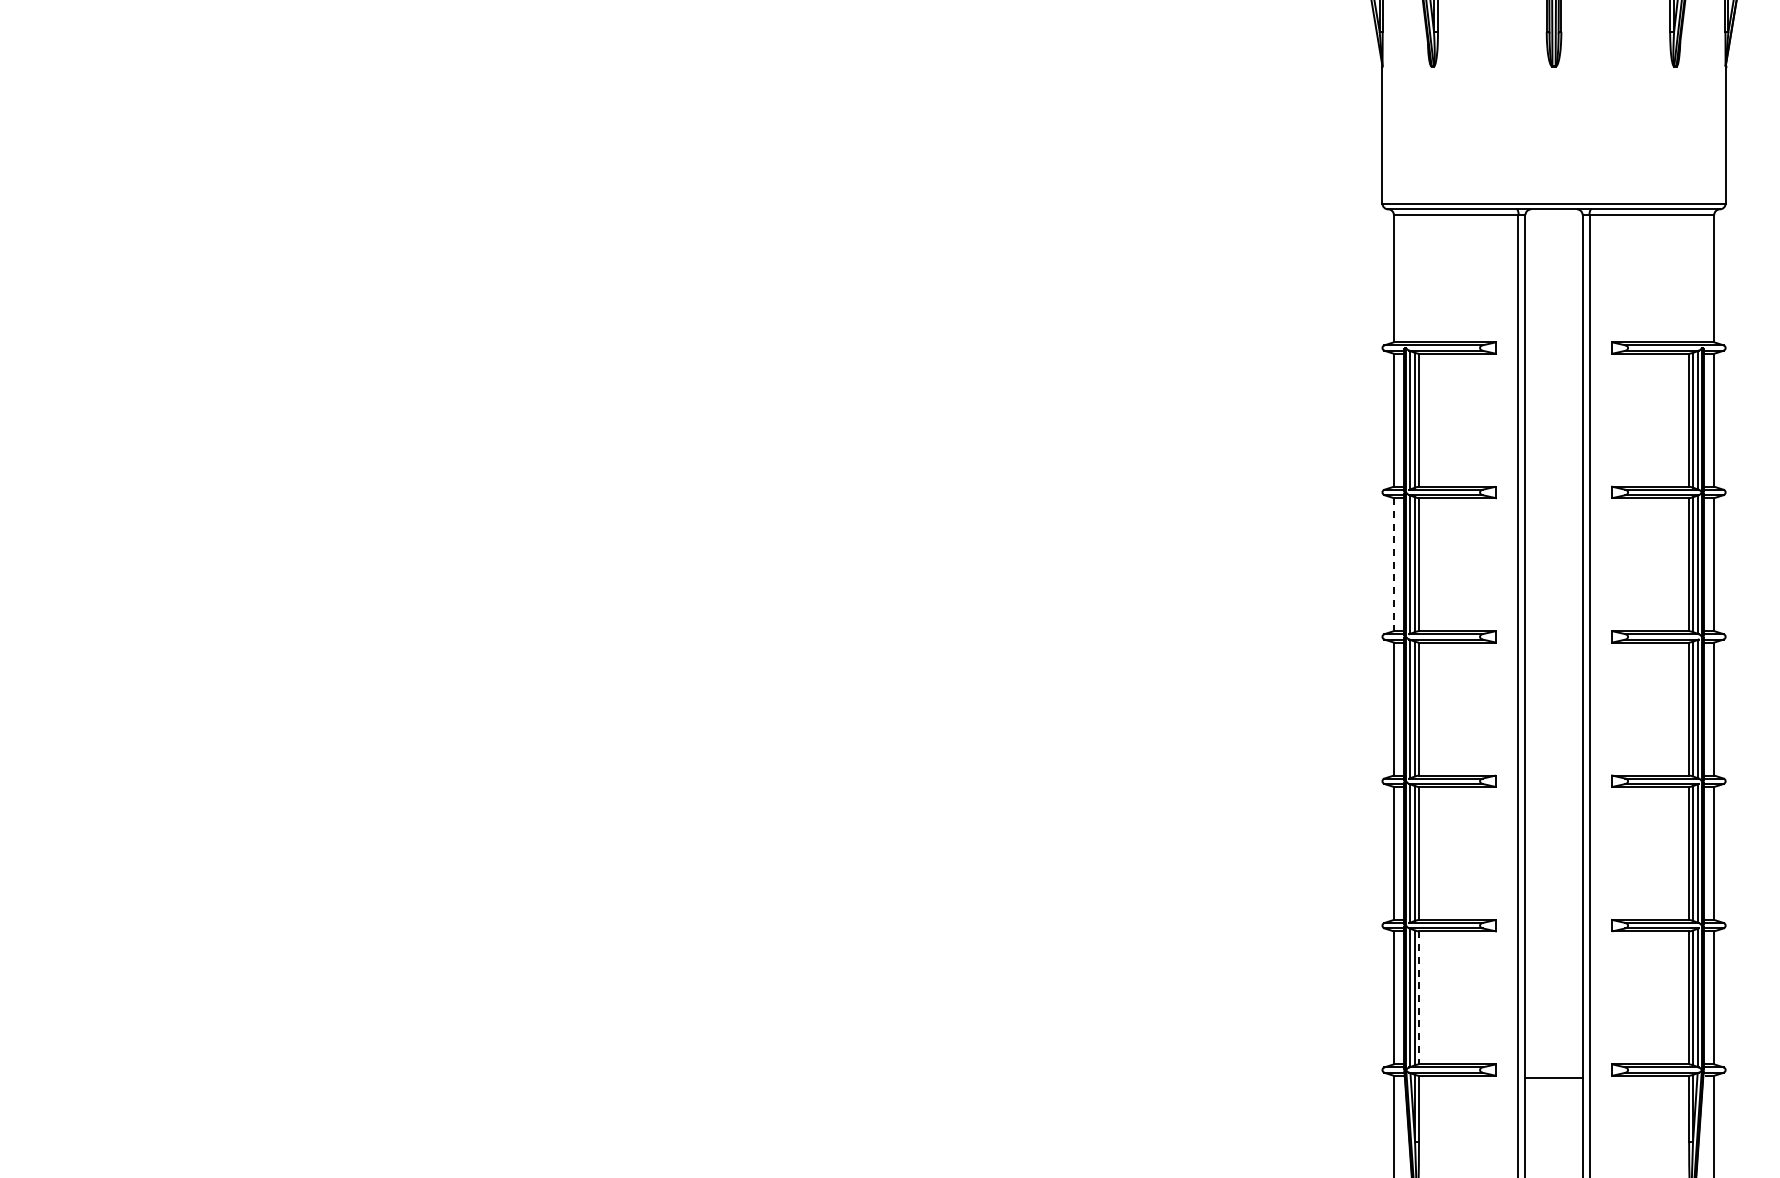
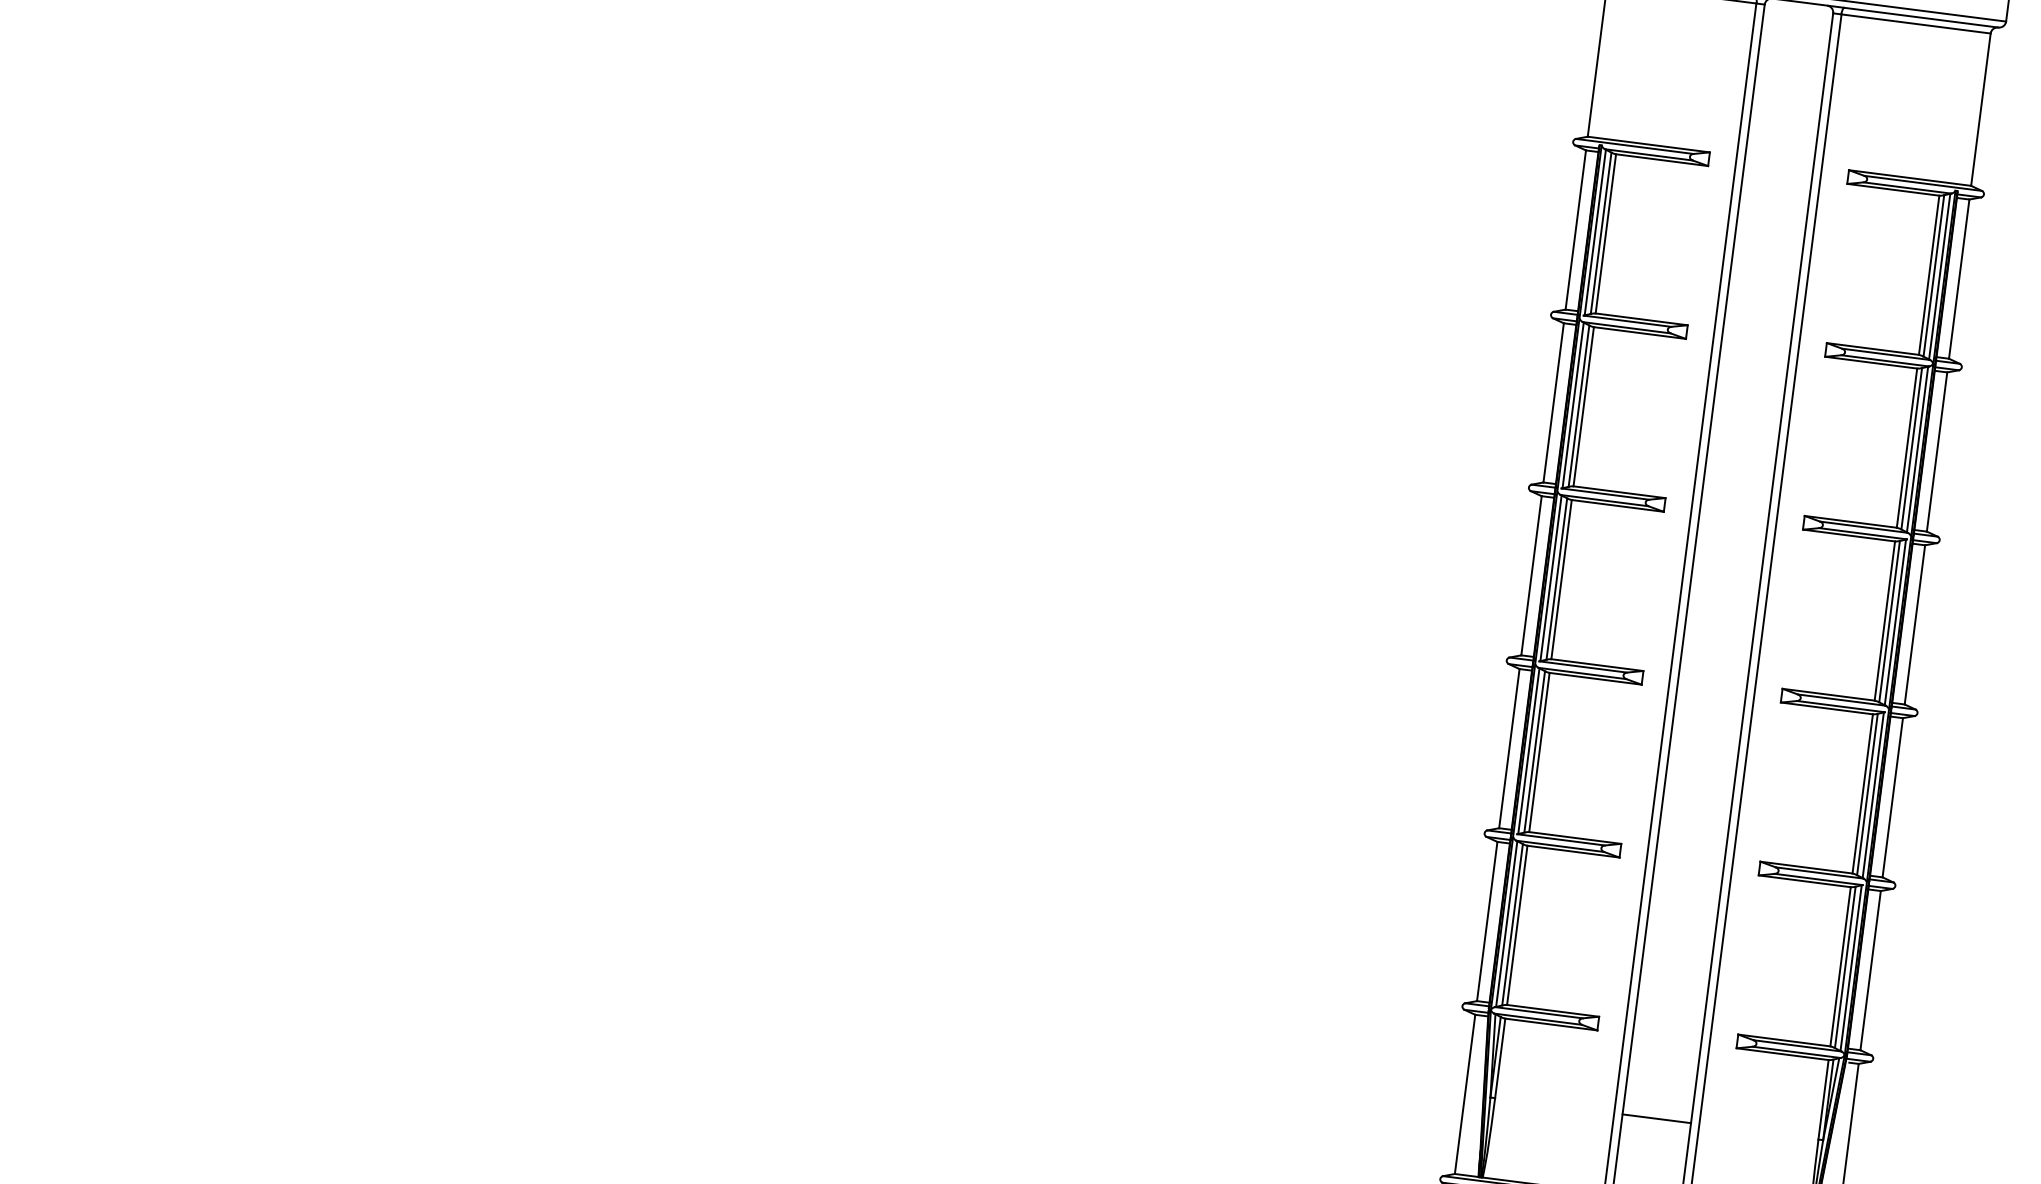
line: (1393, 565) -> (1553, 403), dashed -> solid
line: (1419, 998) -> (1517, 926), dashed -> solid
line: (1553, 1078) -> (1656, 1119), moved

